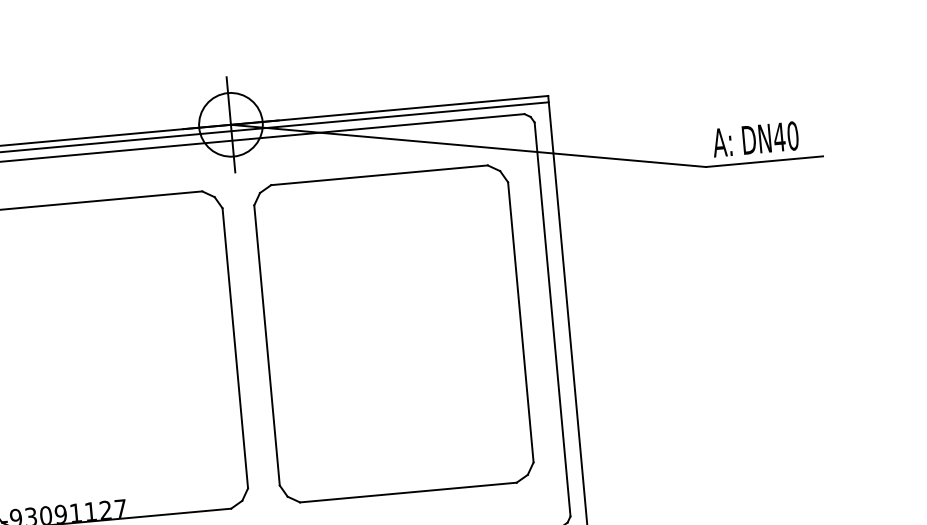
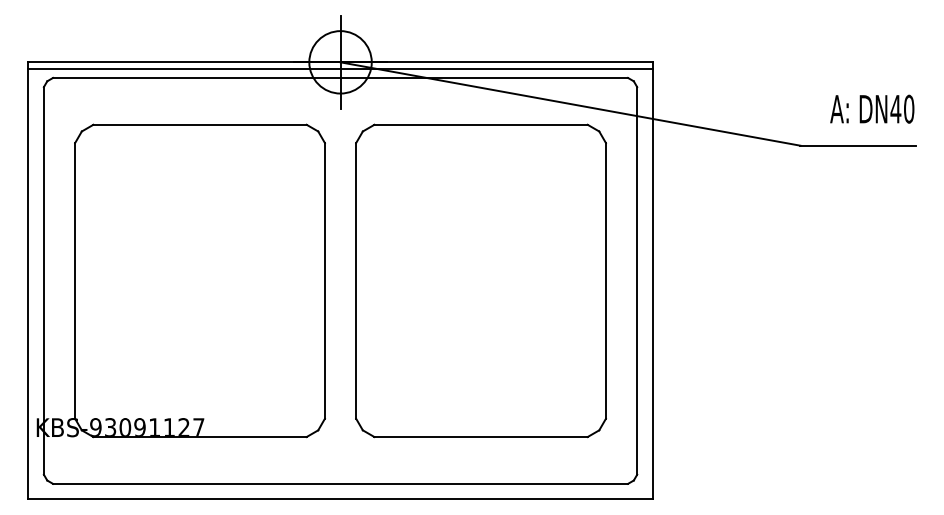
text: (755, 138) -> (872, 108), moved

